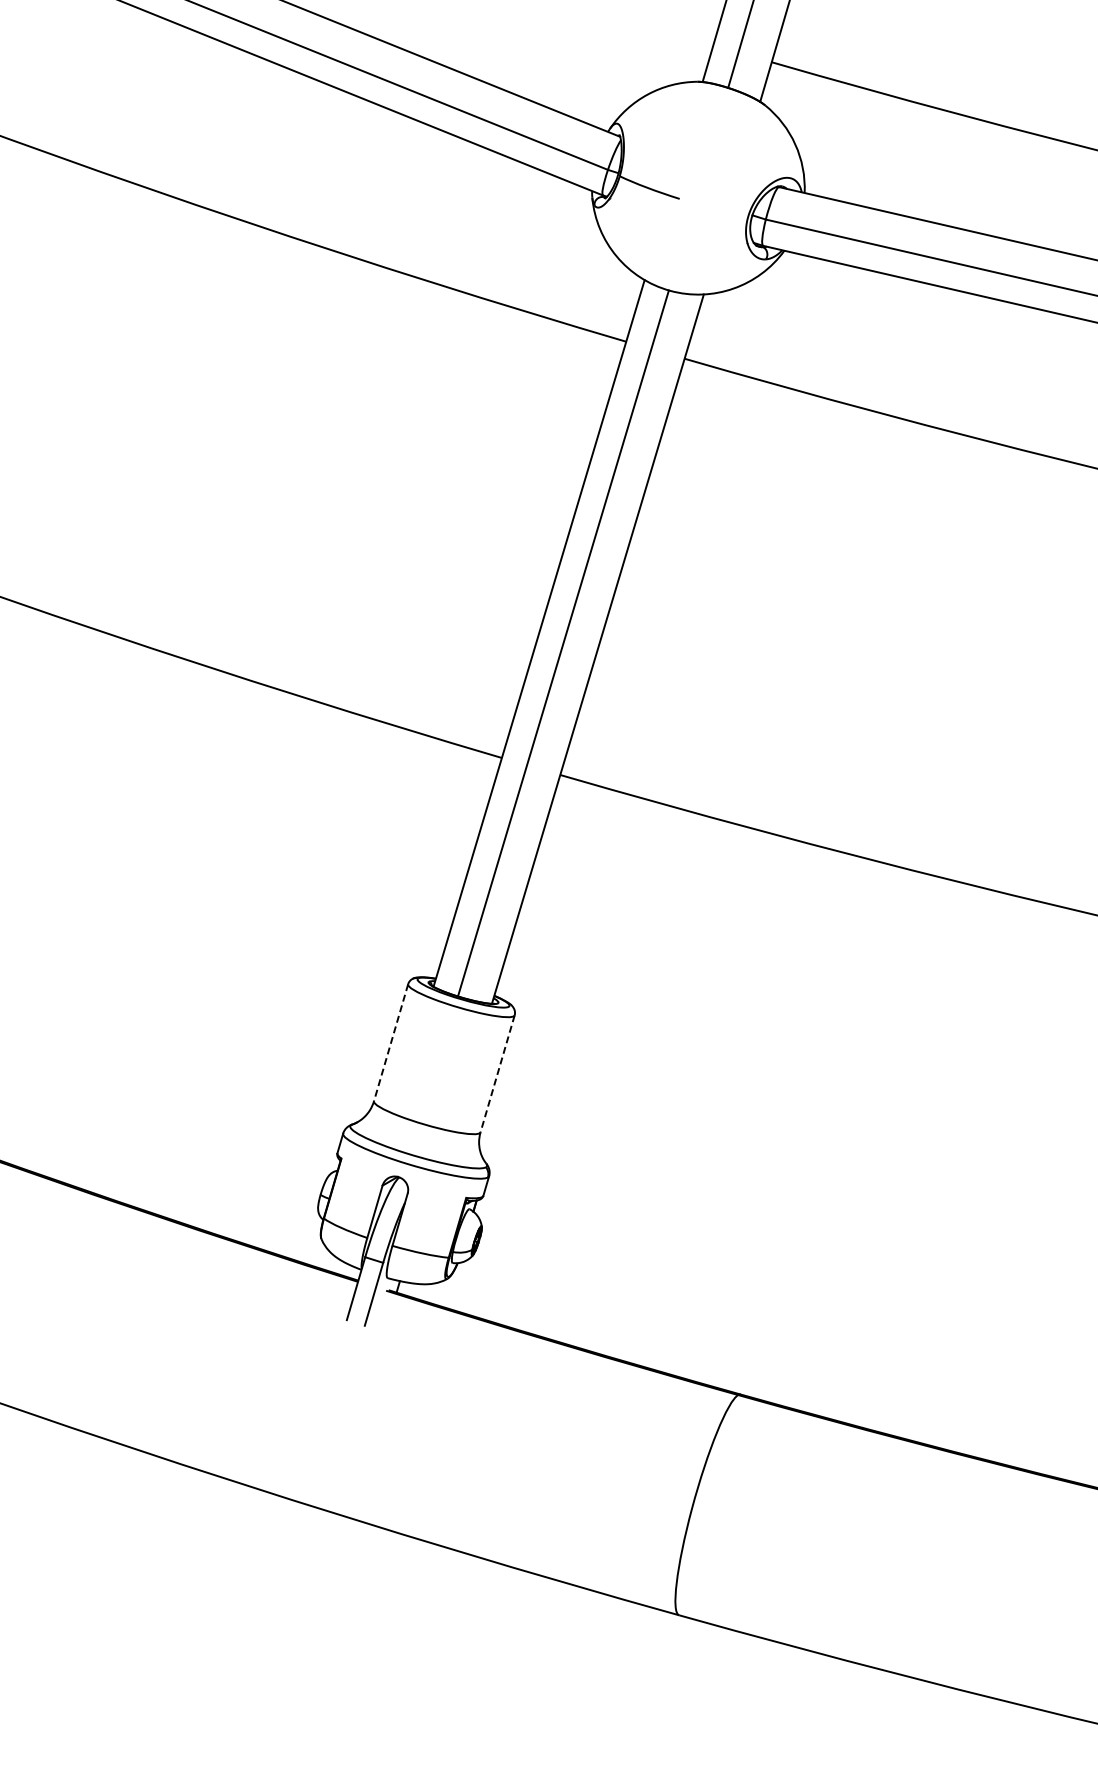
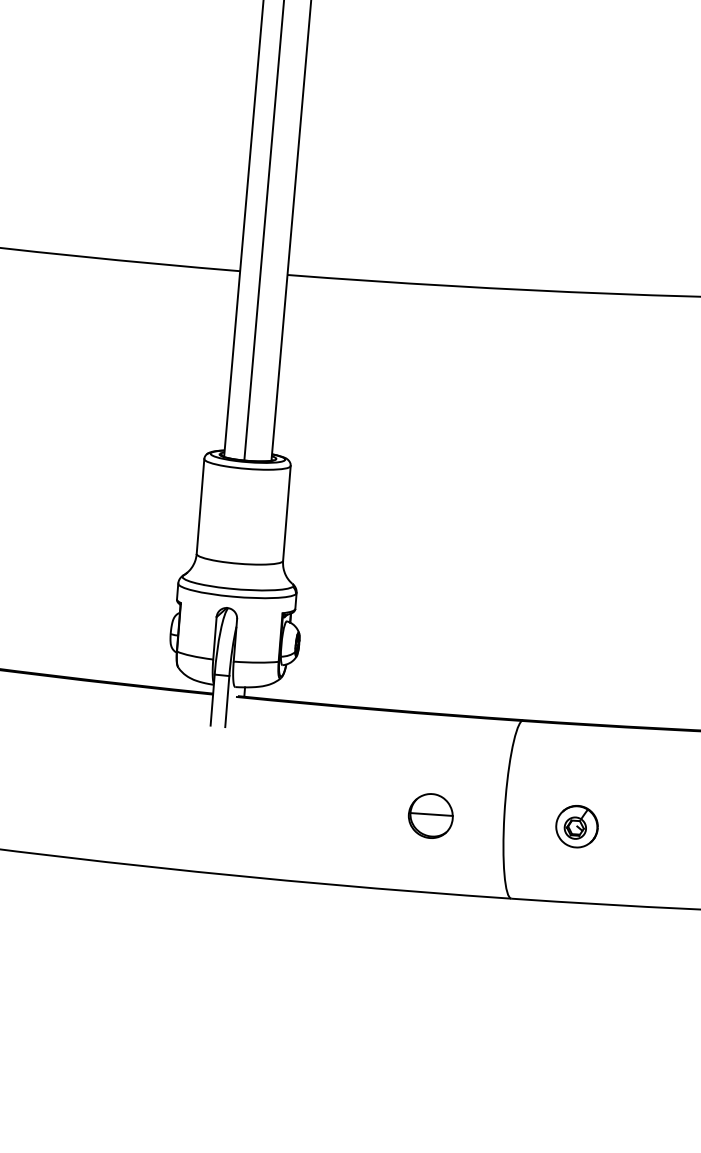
line: (391, 1042) -> (200, 506), dashed -> solid
line: (497, 1073) -> (286, 513), dashed -> solid
part: (599, 1490) -> (430, 815), added
part: (779, 1541) -> (576, 826), added

